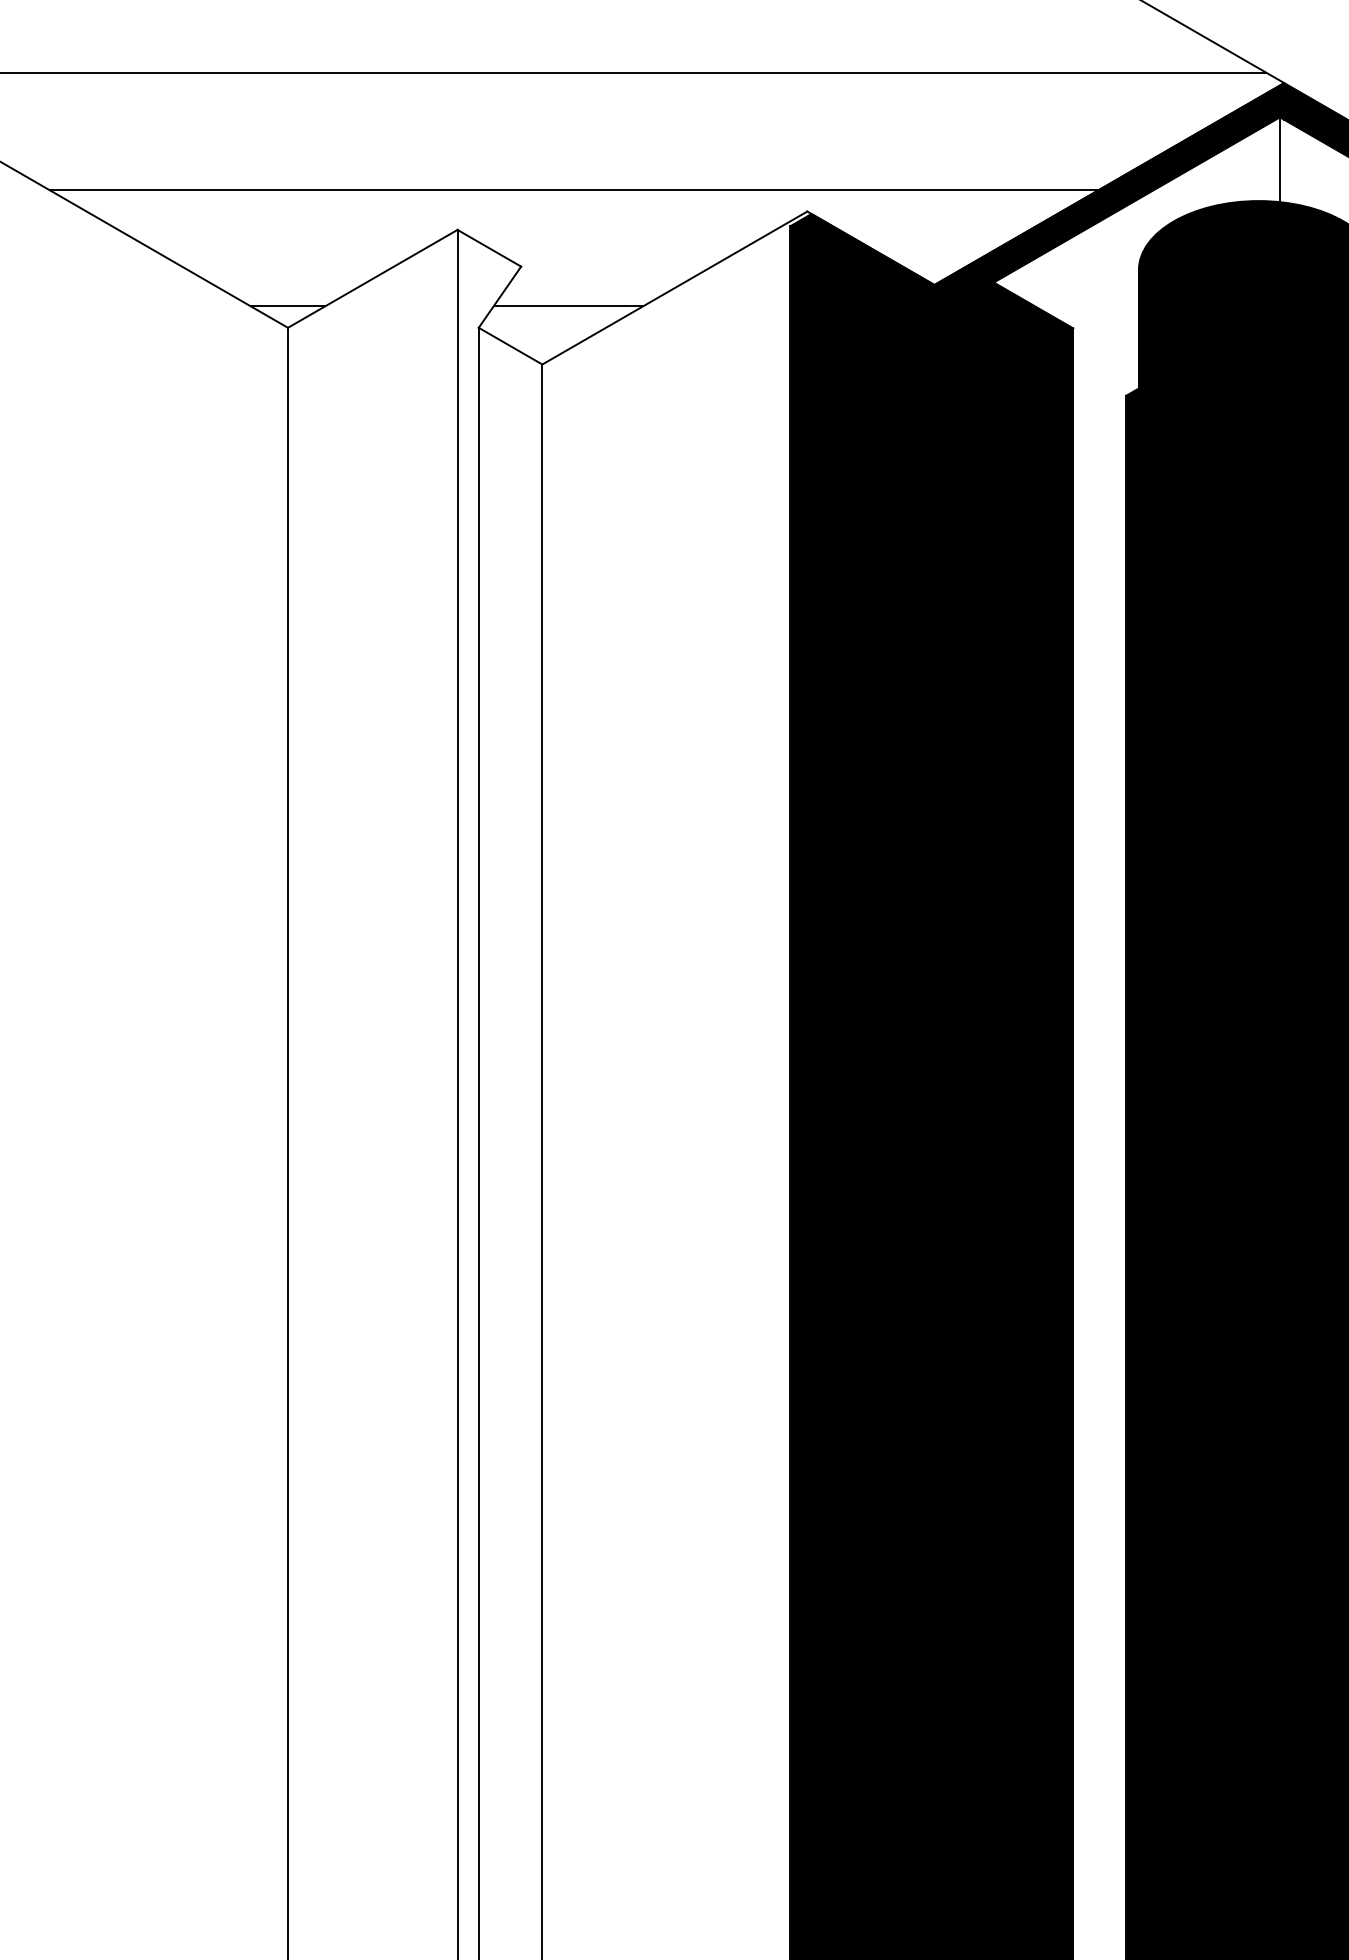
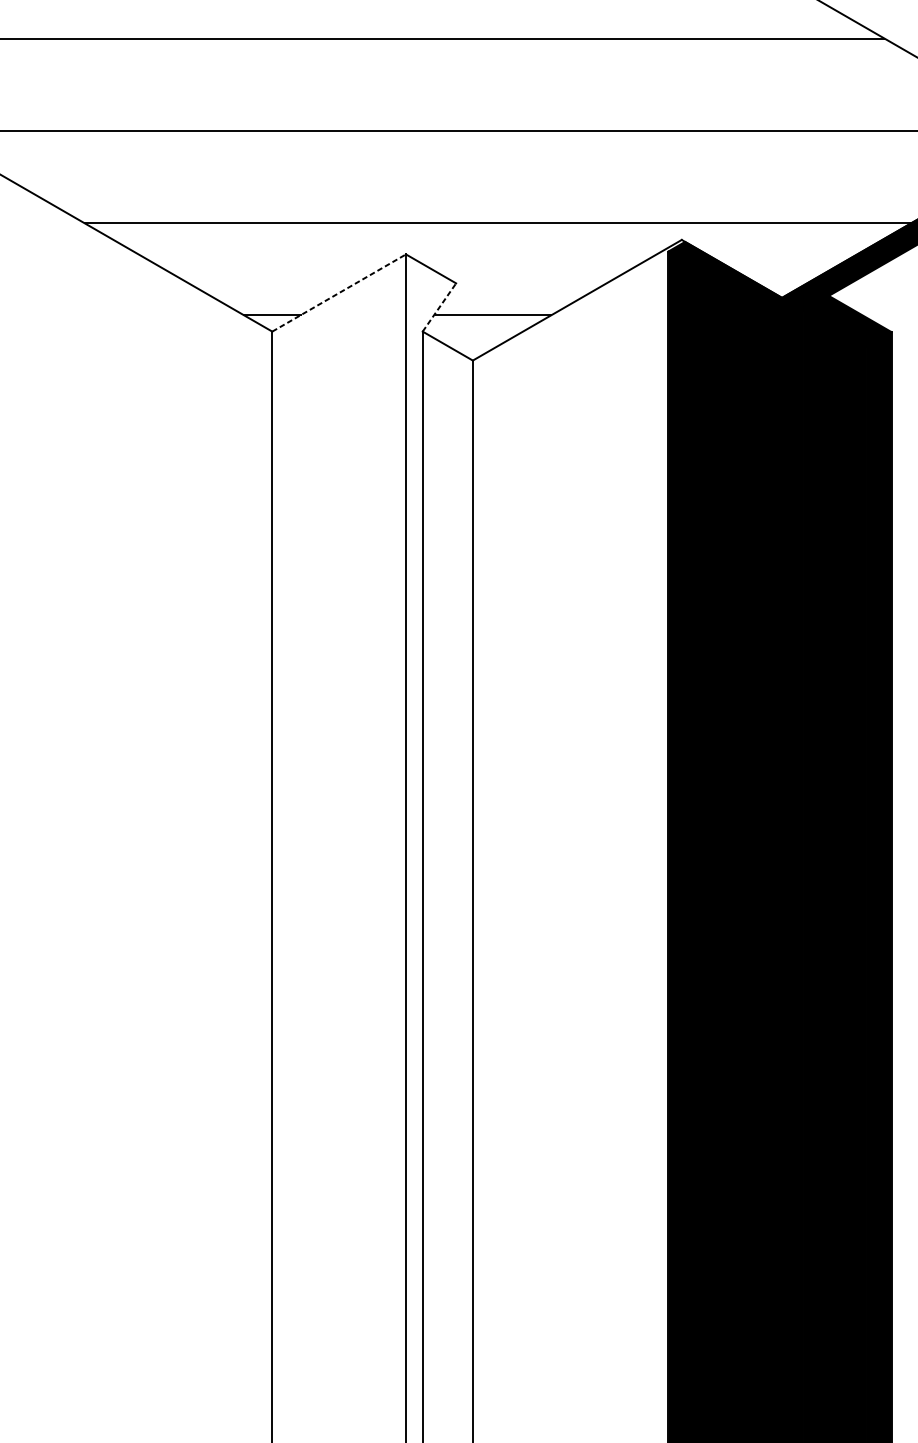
line: (372, 278) -> (338, 292), solid -> dashed
line: (500, 296) -> (439, 306), solid -> dashed

